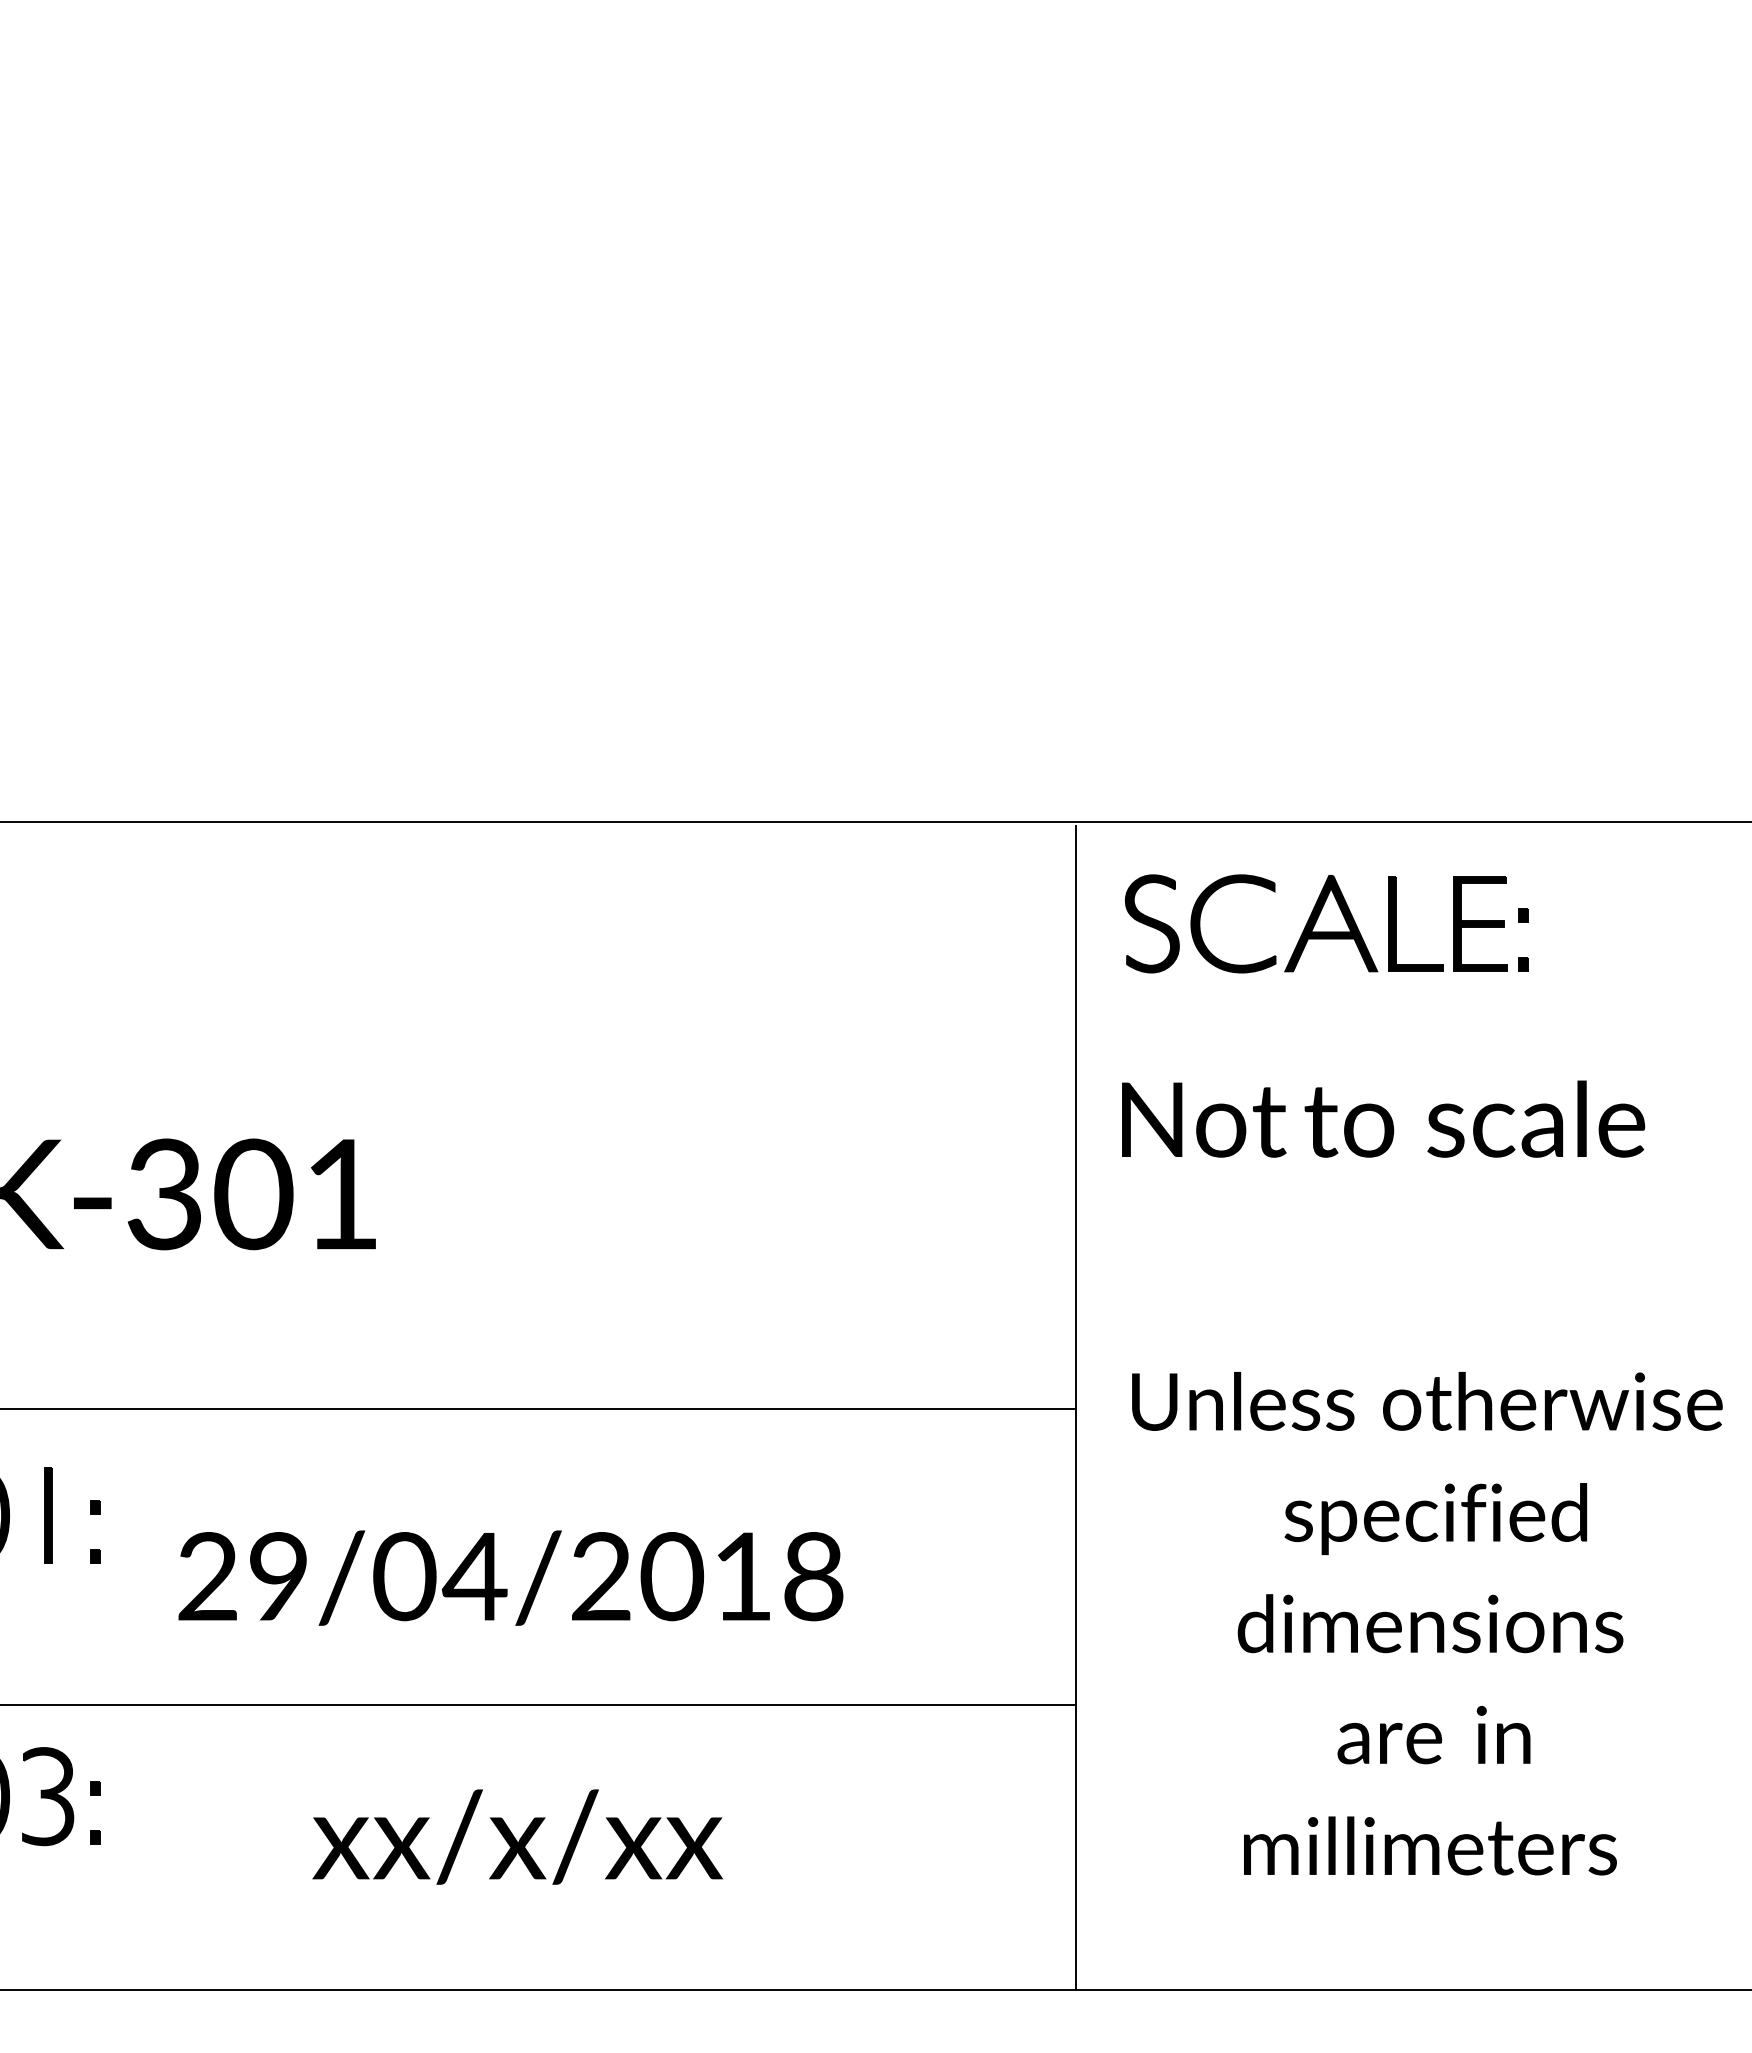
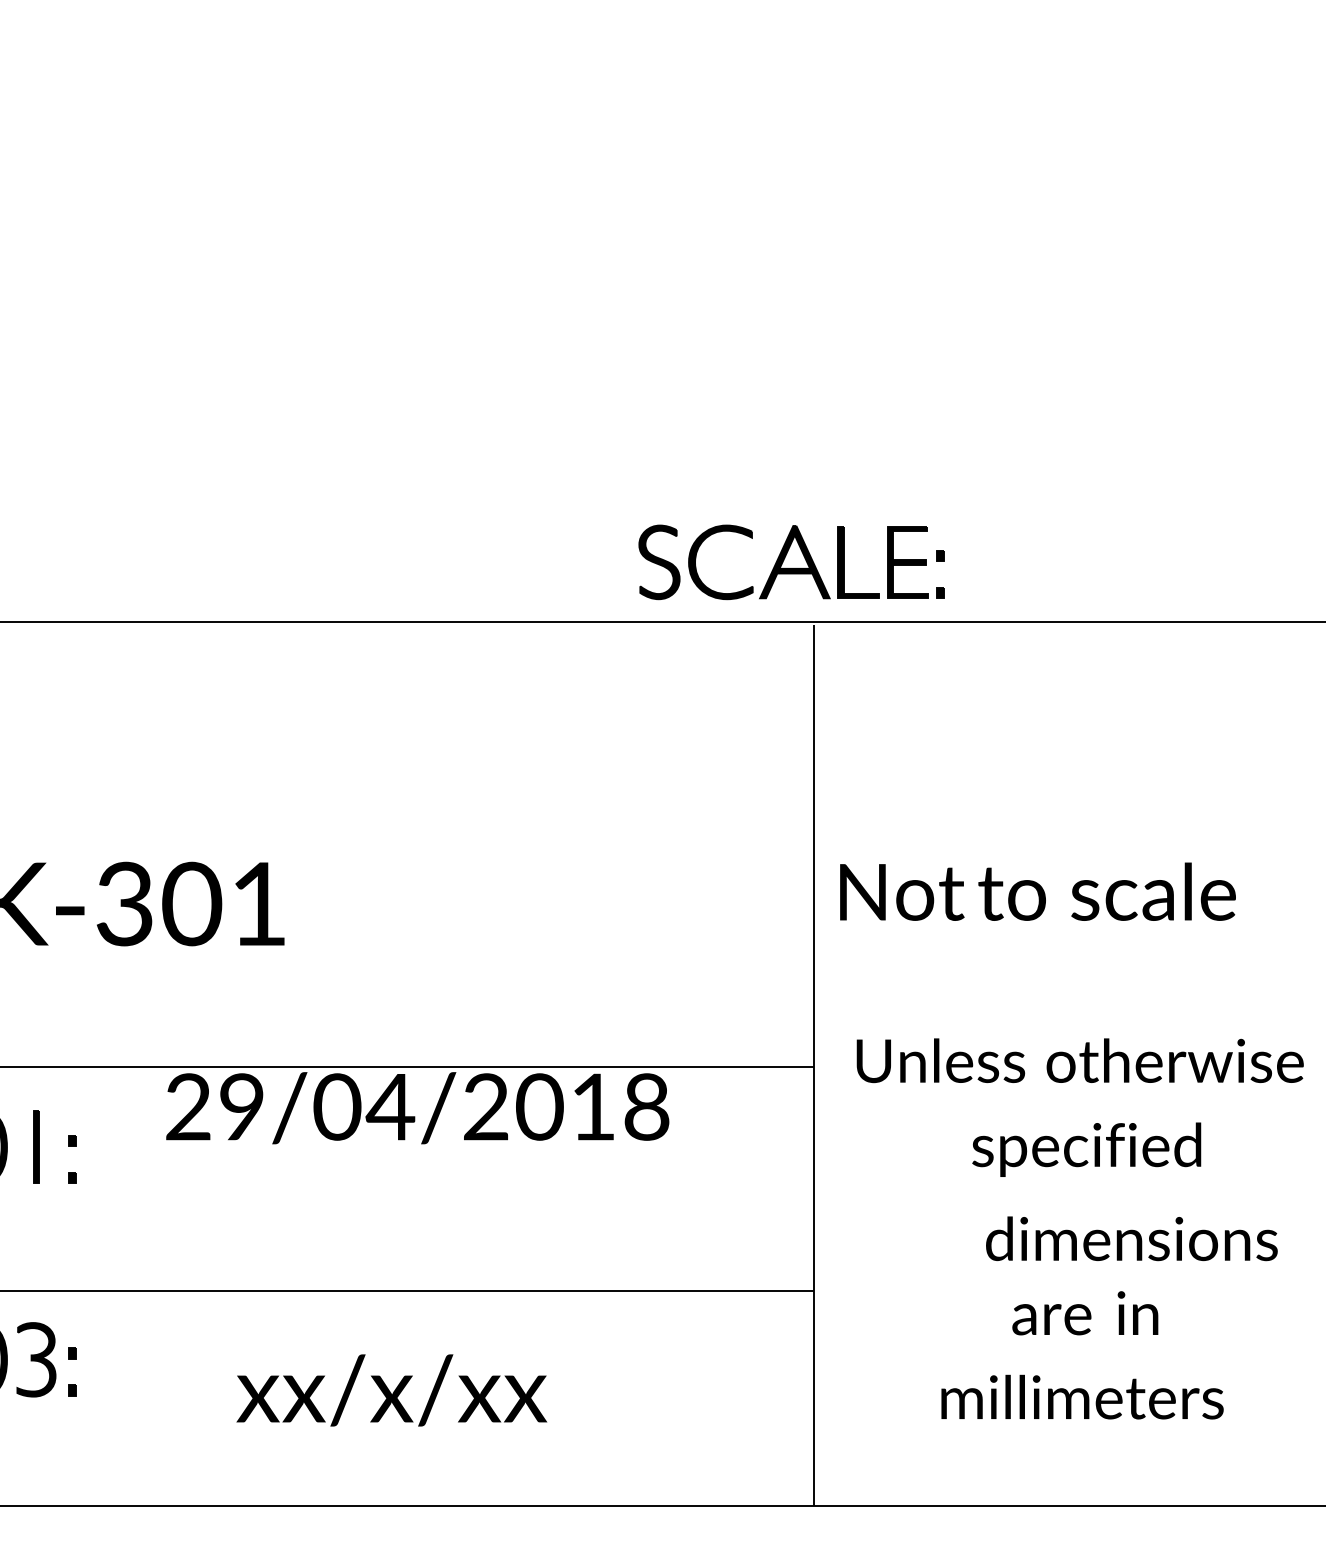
part: (1326, 923) -> (791, 562), moved
text: (1383, 1118) -> (1037, 891), moved
text: (510, 1577) -> (417, 1107), moved
text: (1430, 1623) -> (1131, 1238), moved

